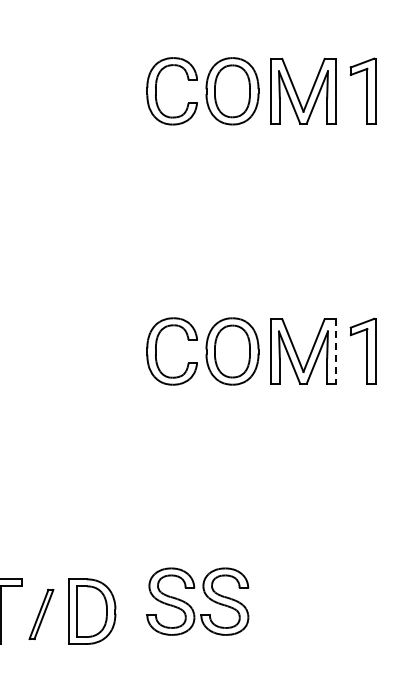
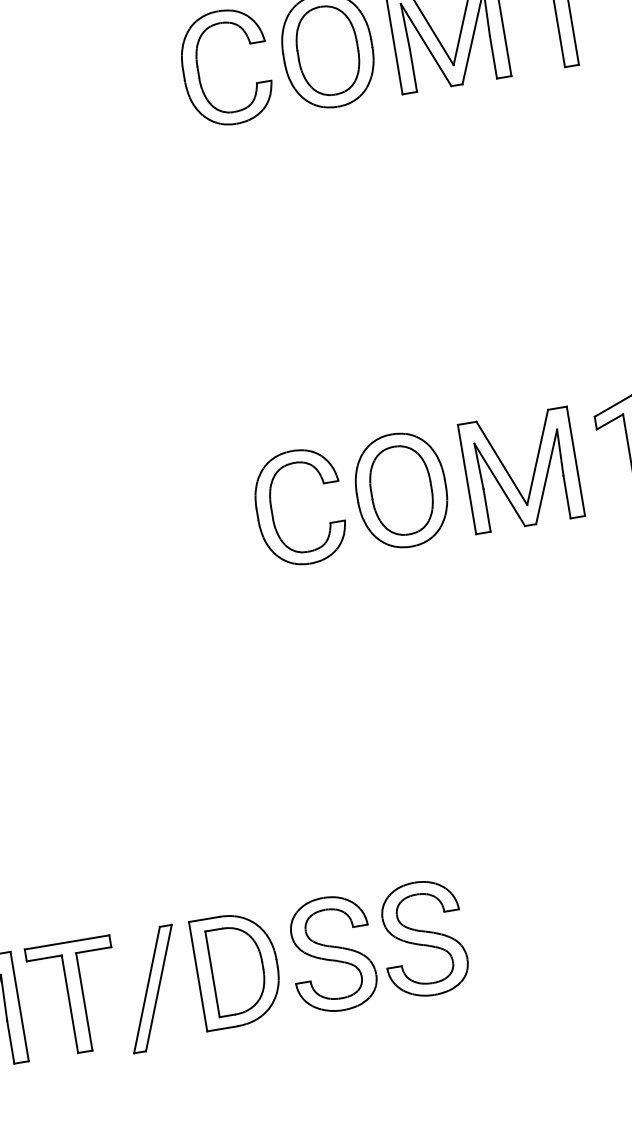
line: (335, 352) -> (575, 463), dashed -> solid
part: (191, 606) -> (368, 956), moved
part: (41, 614) -> (152, 989), size x1.43

